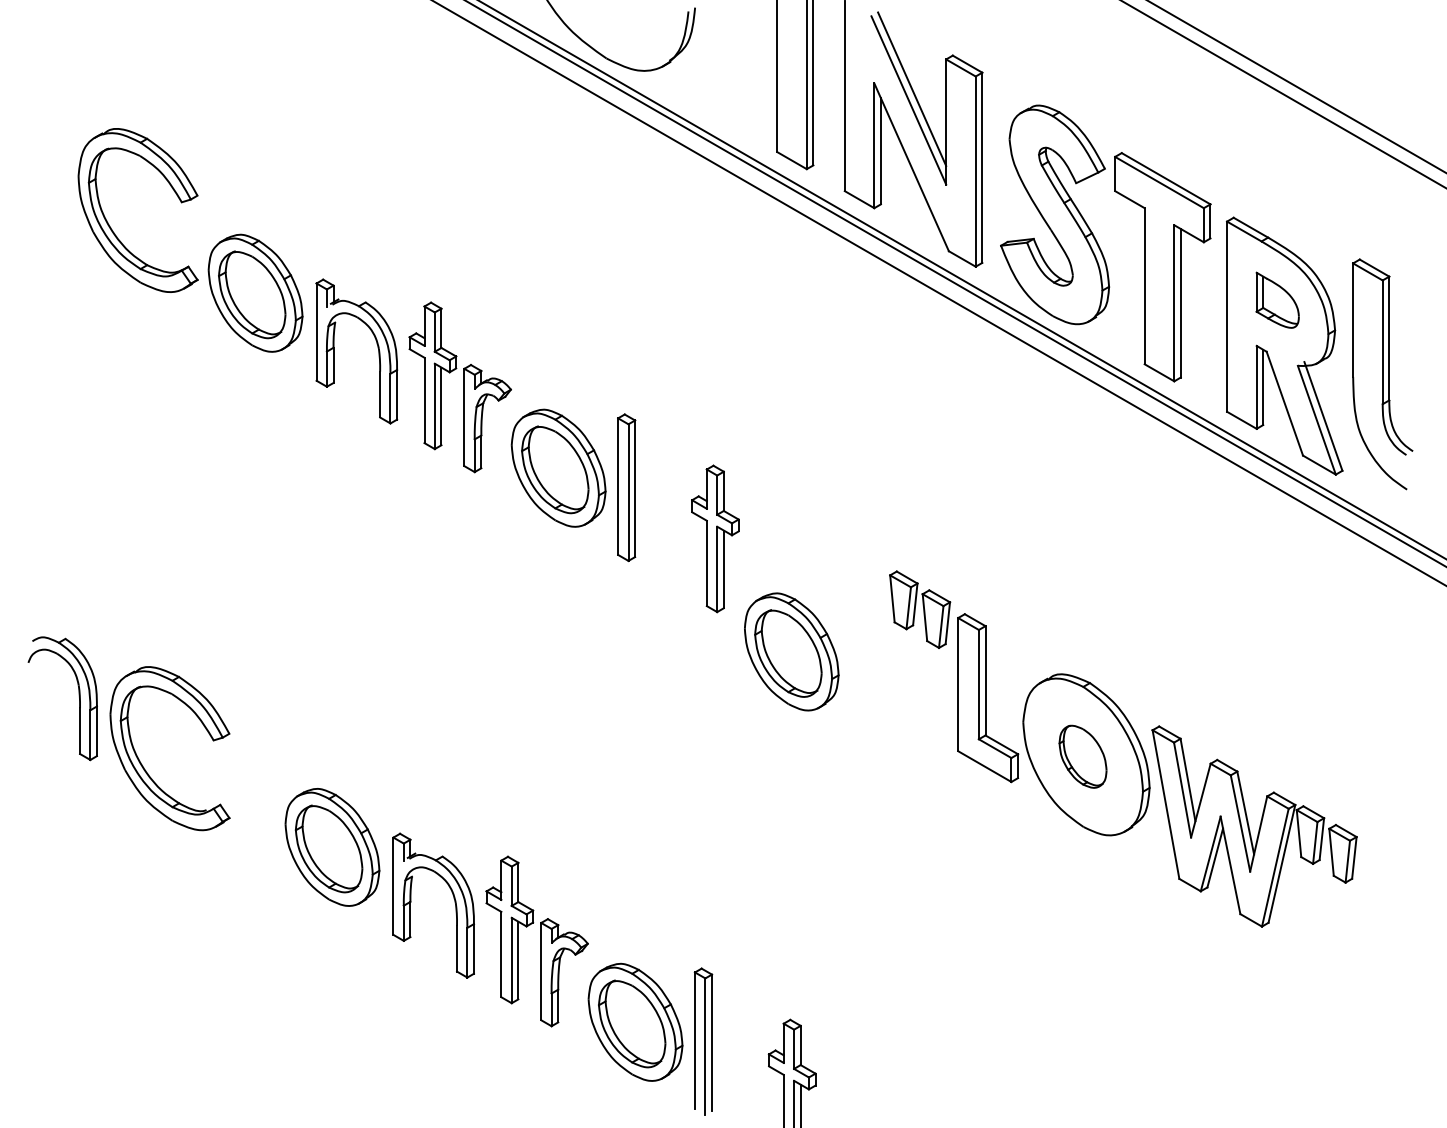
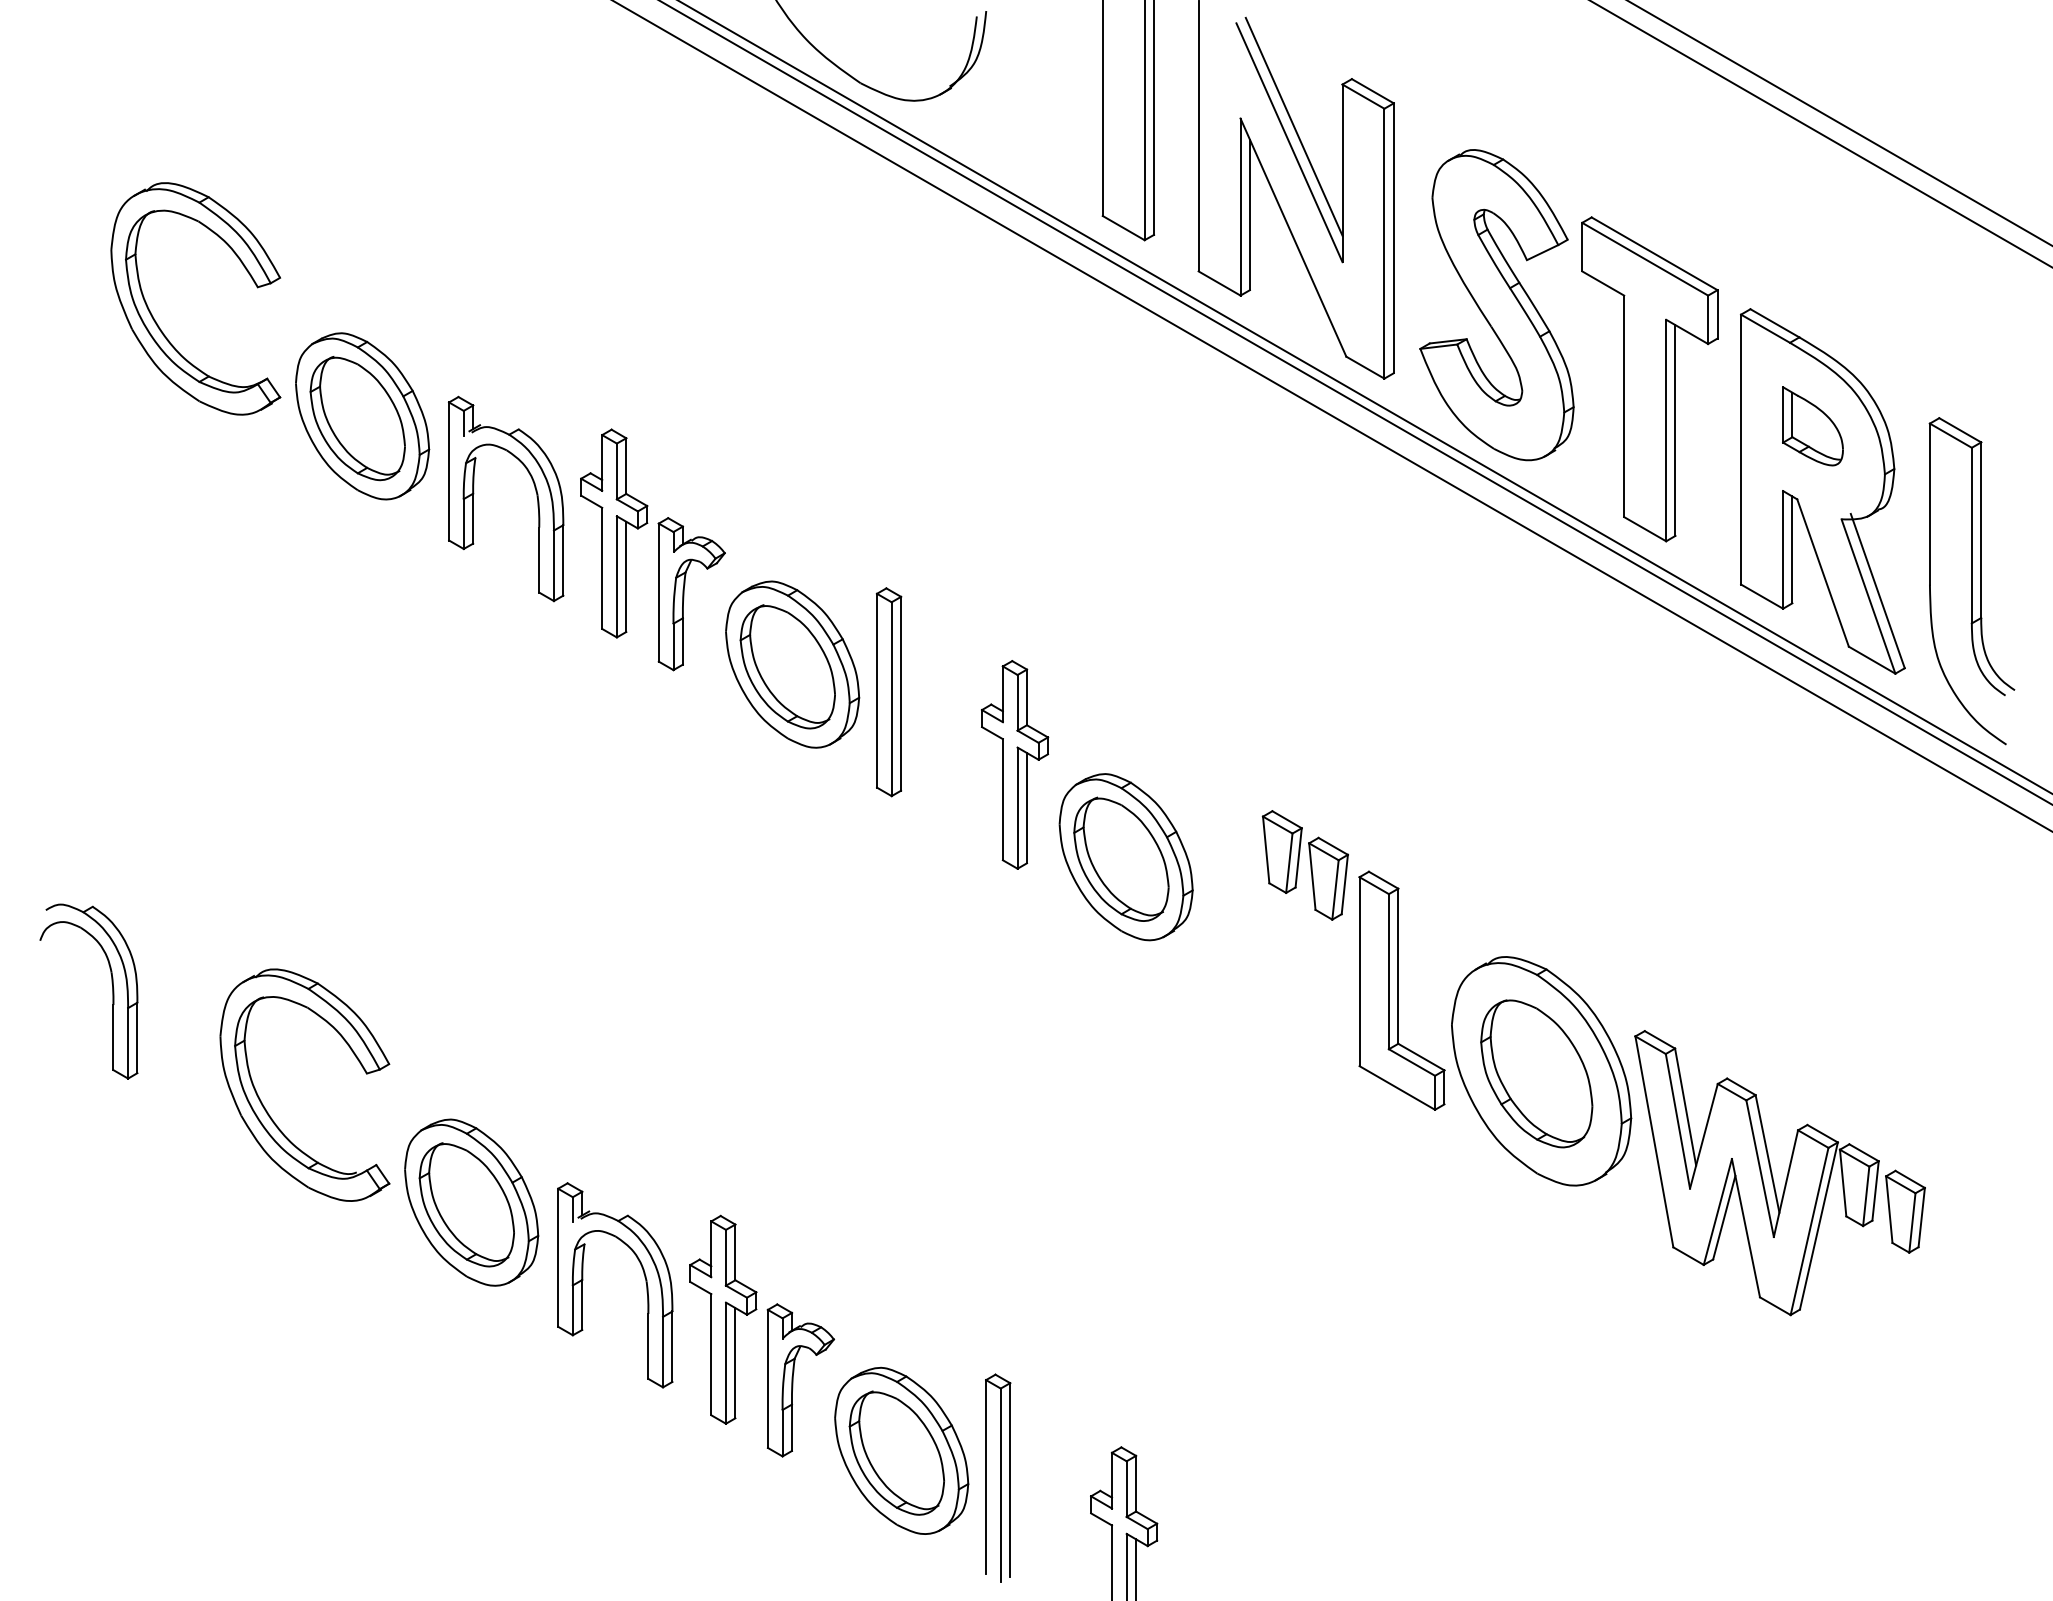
part: (1382, 374) -> (1971, 581), moved
part: (791, 651) -> (1125, 856), moved
part: (1082, 756) -> (1535, 1073), size x1.67
part: (141, 762) -> (264, 1104), moved

